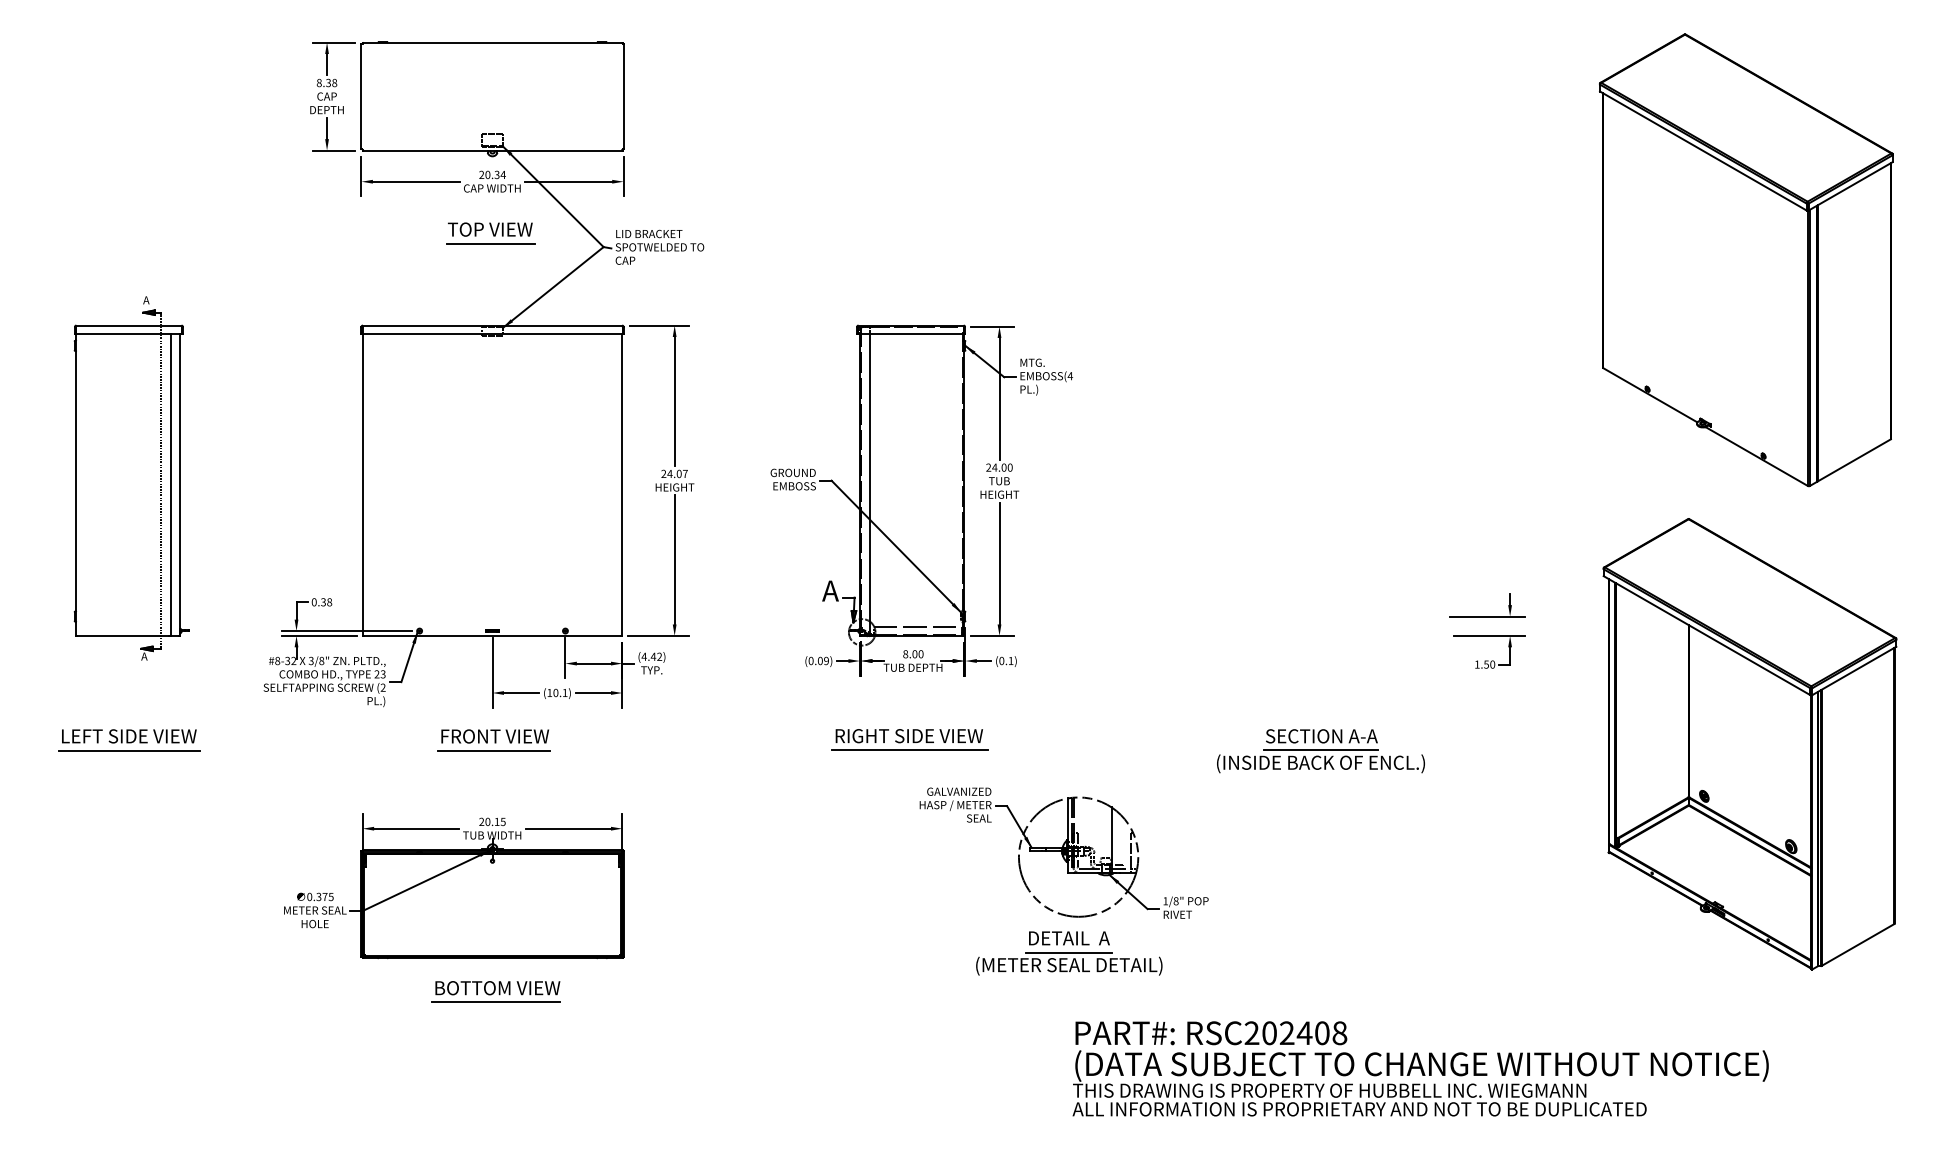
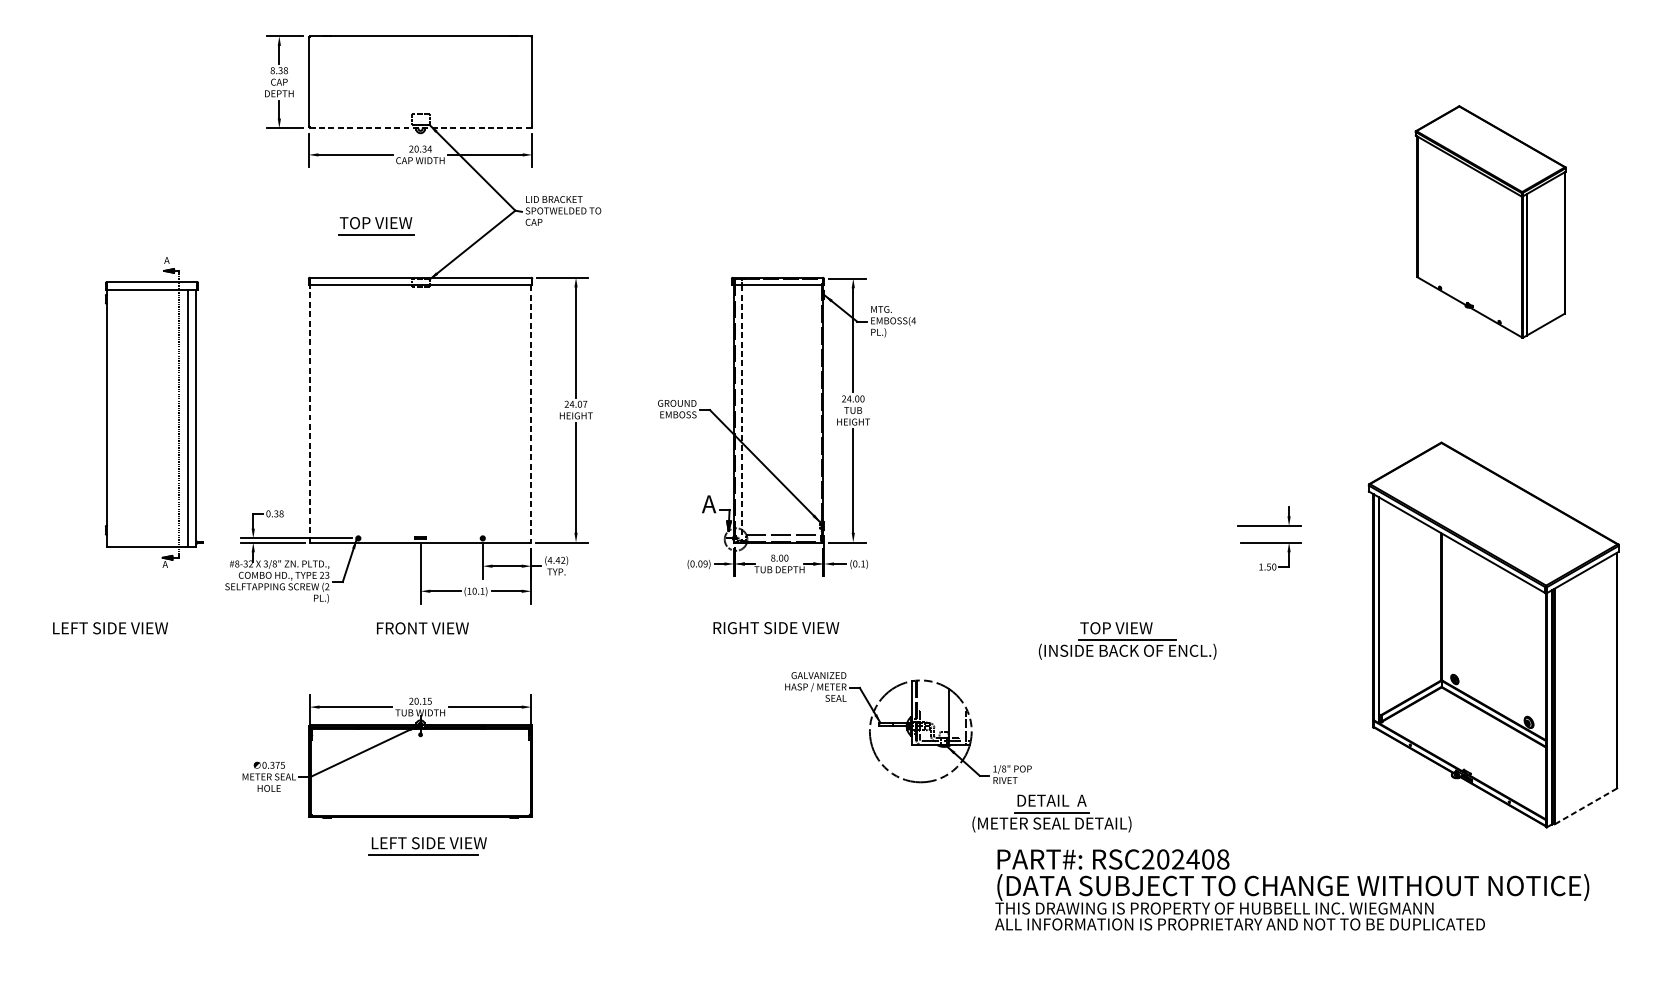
line: (492, 150) -> (420, 128), solid -> dashed
part: (490, 233) -> (376, 226), moved
part: (1746, 260) -> (1490, 222), size x0.6
part: (131, 478) -> (154, 412), moved
line: (362, 485) -> (309, 414), solid -> dashed
line: (622, 485) -> (531, 414), solid -> dashed
line: (869, 485) -> (742, 414), solid -> dashed
text: (1321, 736) -> (1128, 628), SECTION A-A -> TOP VIEW
line: (129, 750) -> (110, 640), removed
line: (493, 750) -> (421, 640), removed
line: (910, 750) -> (777, 640), removed
line: (1858, 944) -> (1586, 805), solid -> dashed
part: (1069, 953) -> (1052, 813), moved
text: (503, 988) -> (429, 843), BOTTOM VIEW -> LEFT SIDE VIEW
text: (1420, 1068) -> (1291, 889), moved

